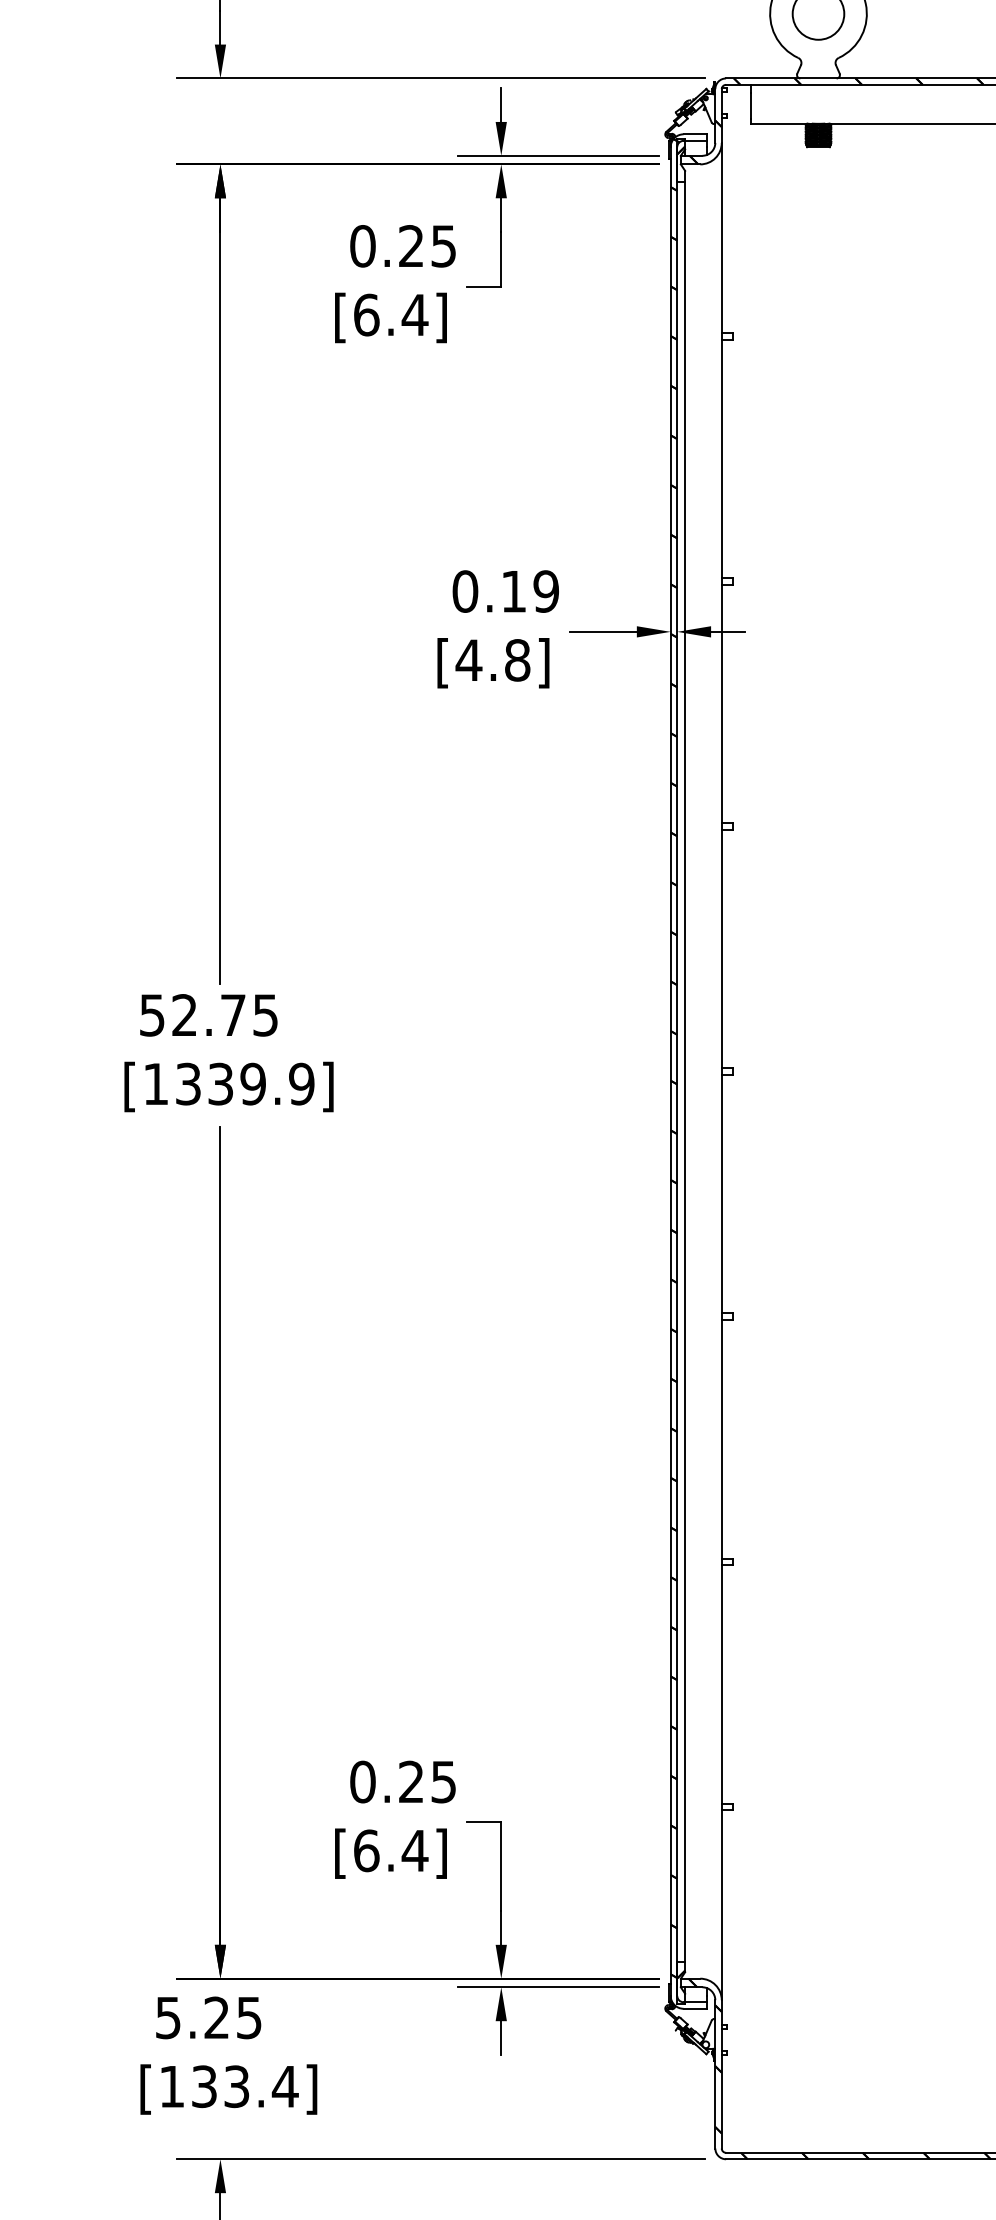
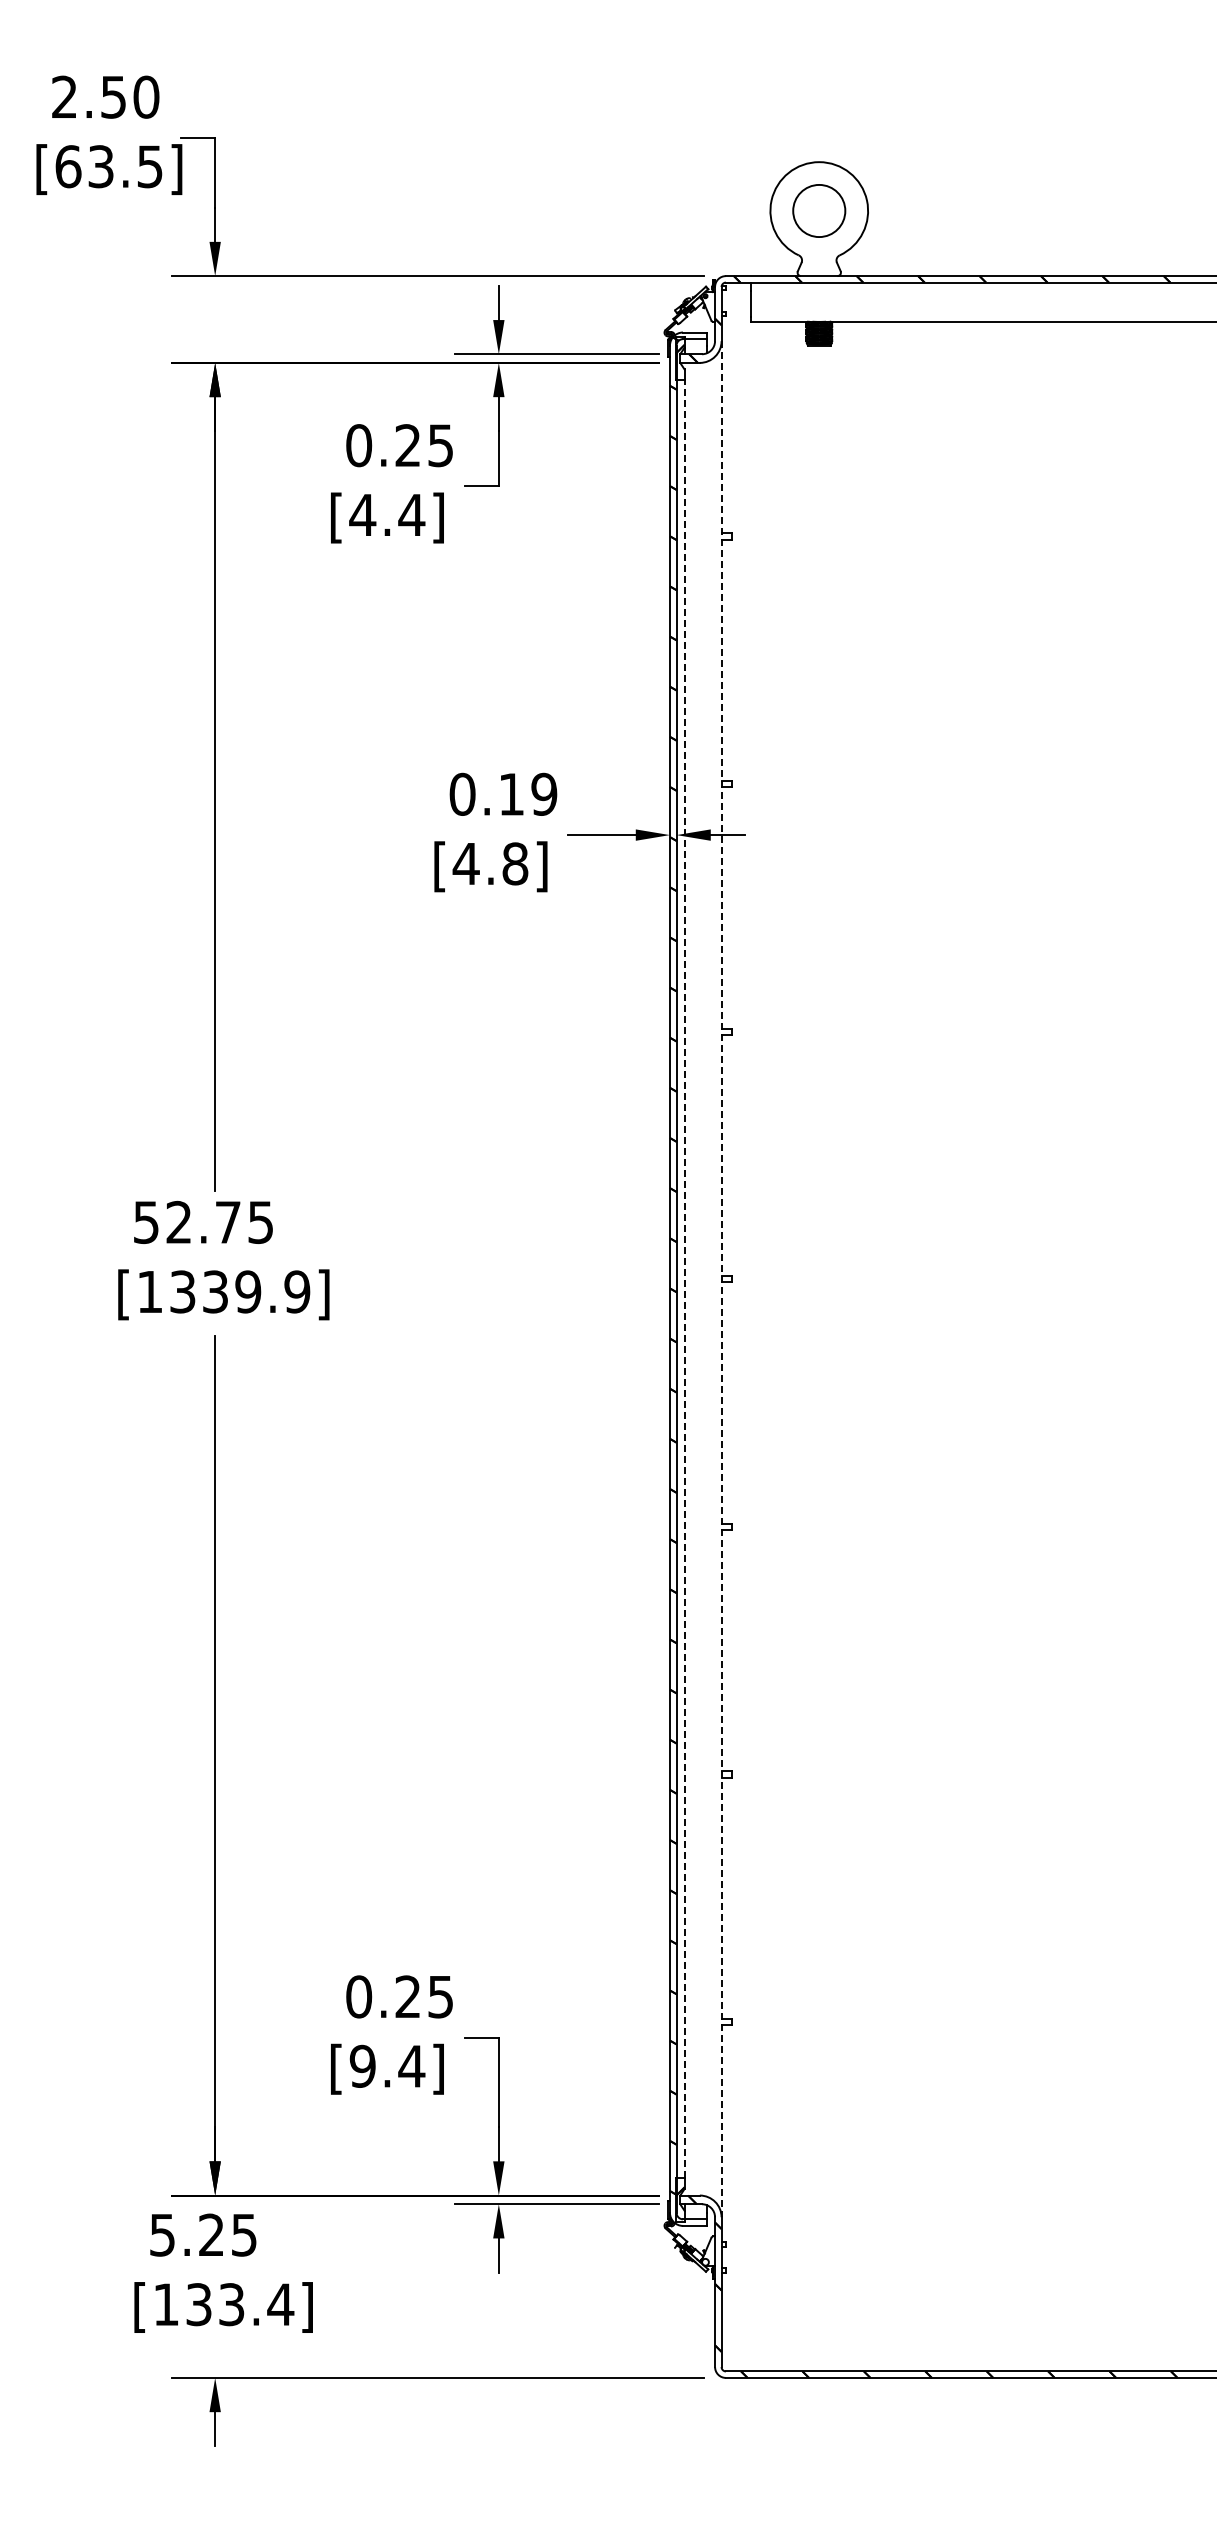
text: (366, 314) -> (362, 514), [6.4] -> [4.4]
line: (685, 1071) -> (684, 1279), solid -> dashed
line: (721, 1071) -> (721, 1279), solid -> dashed
text: (366, 1849) -> (362, 2065), [6.4] -> [9.4]

